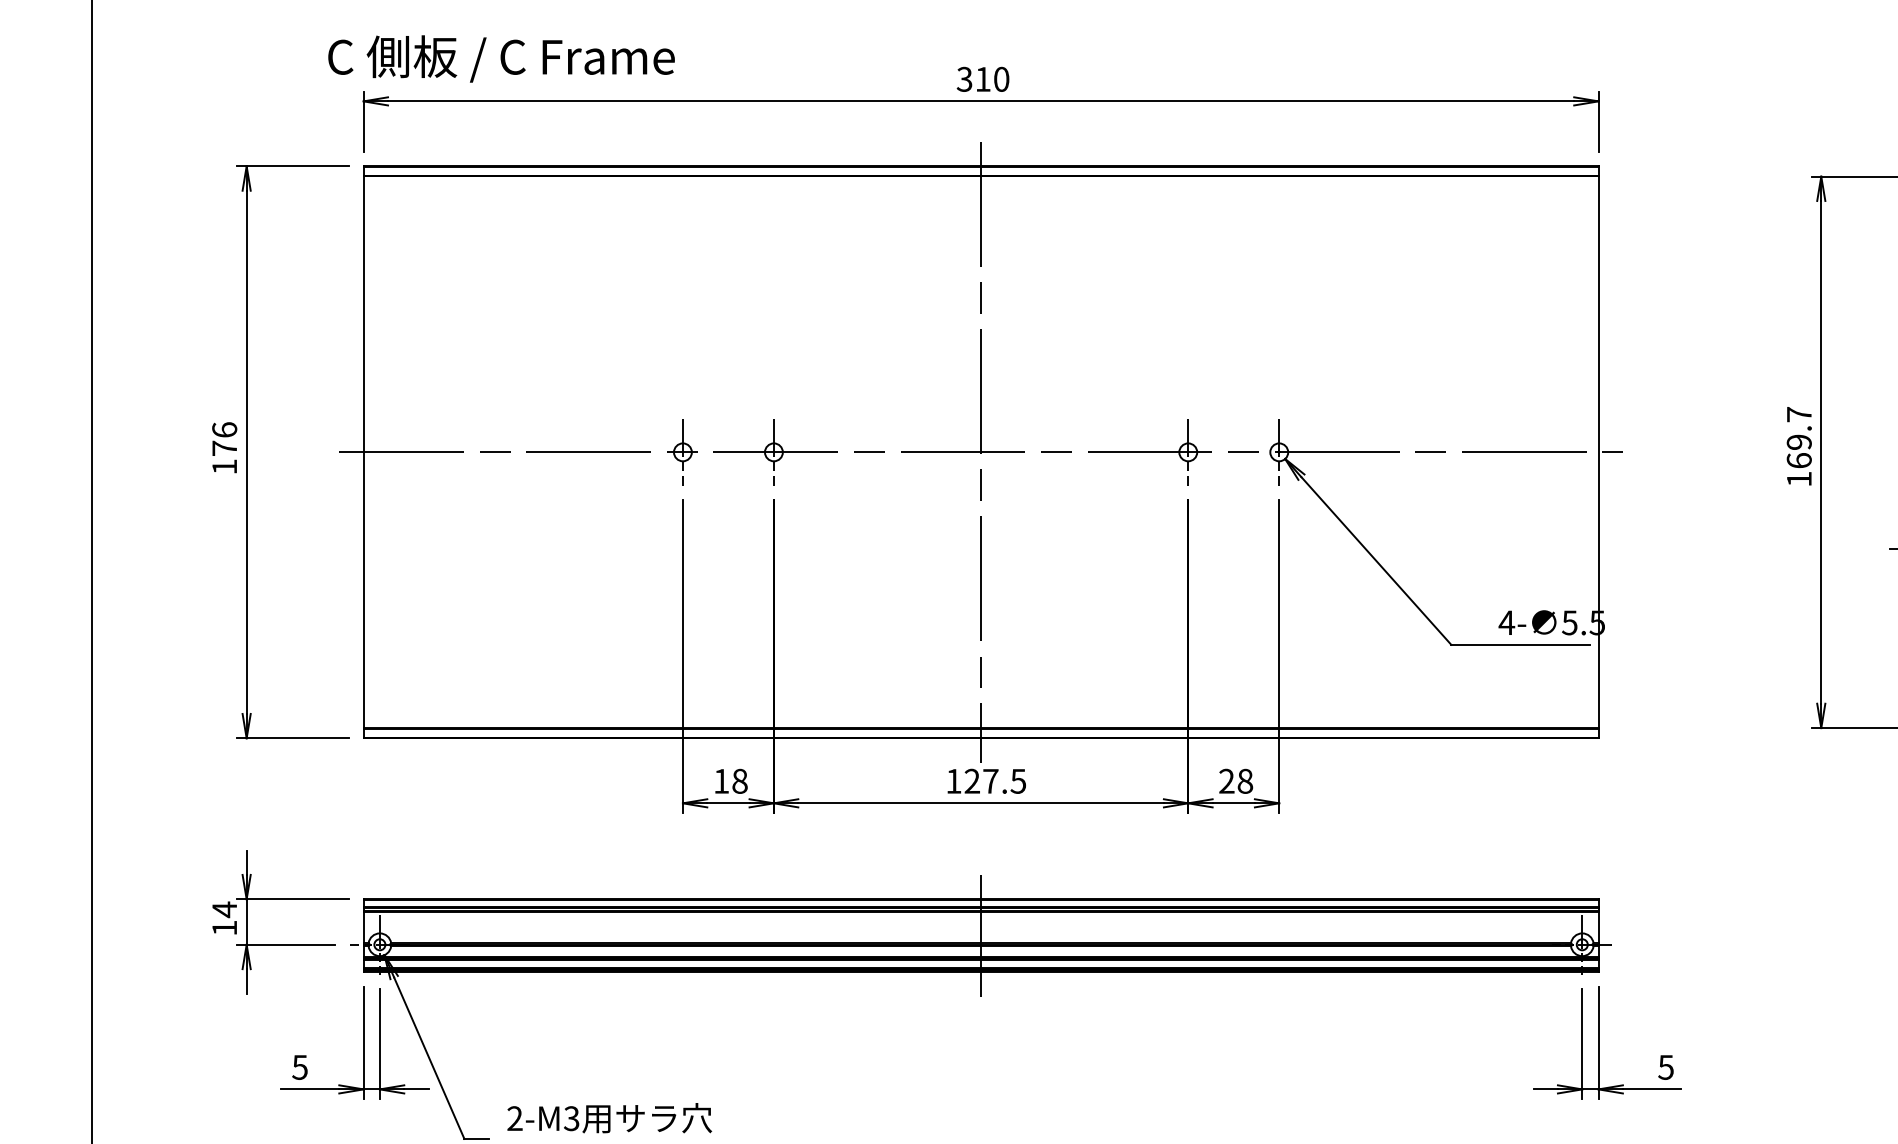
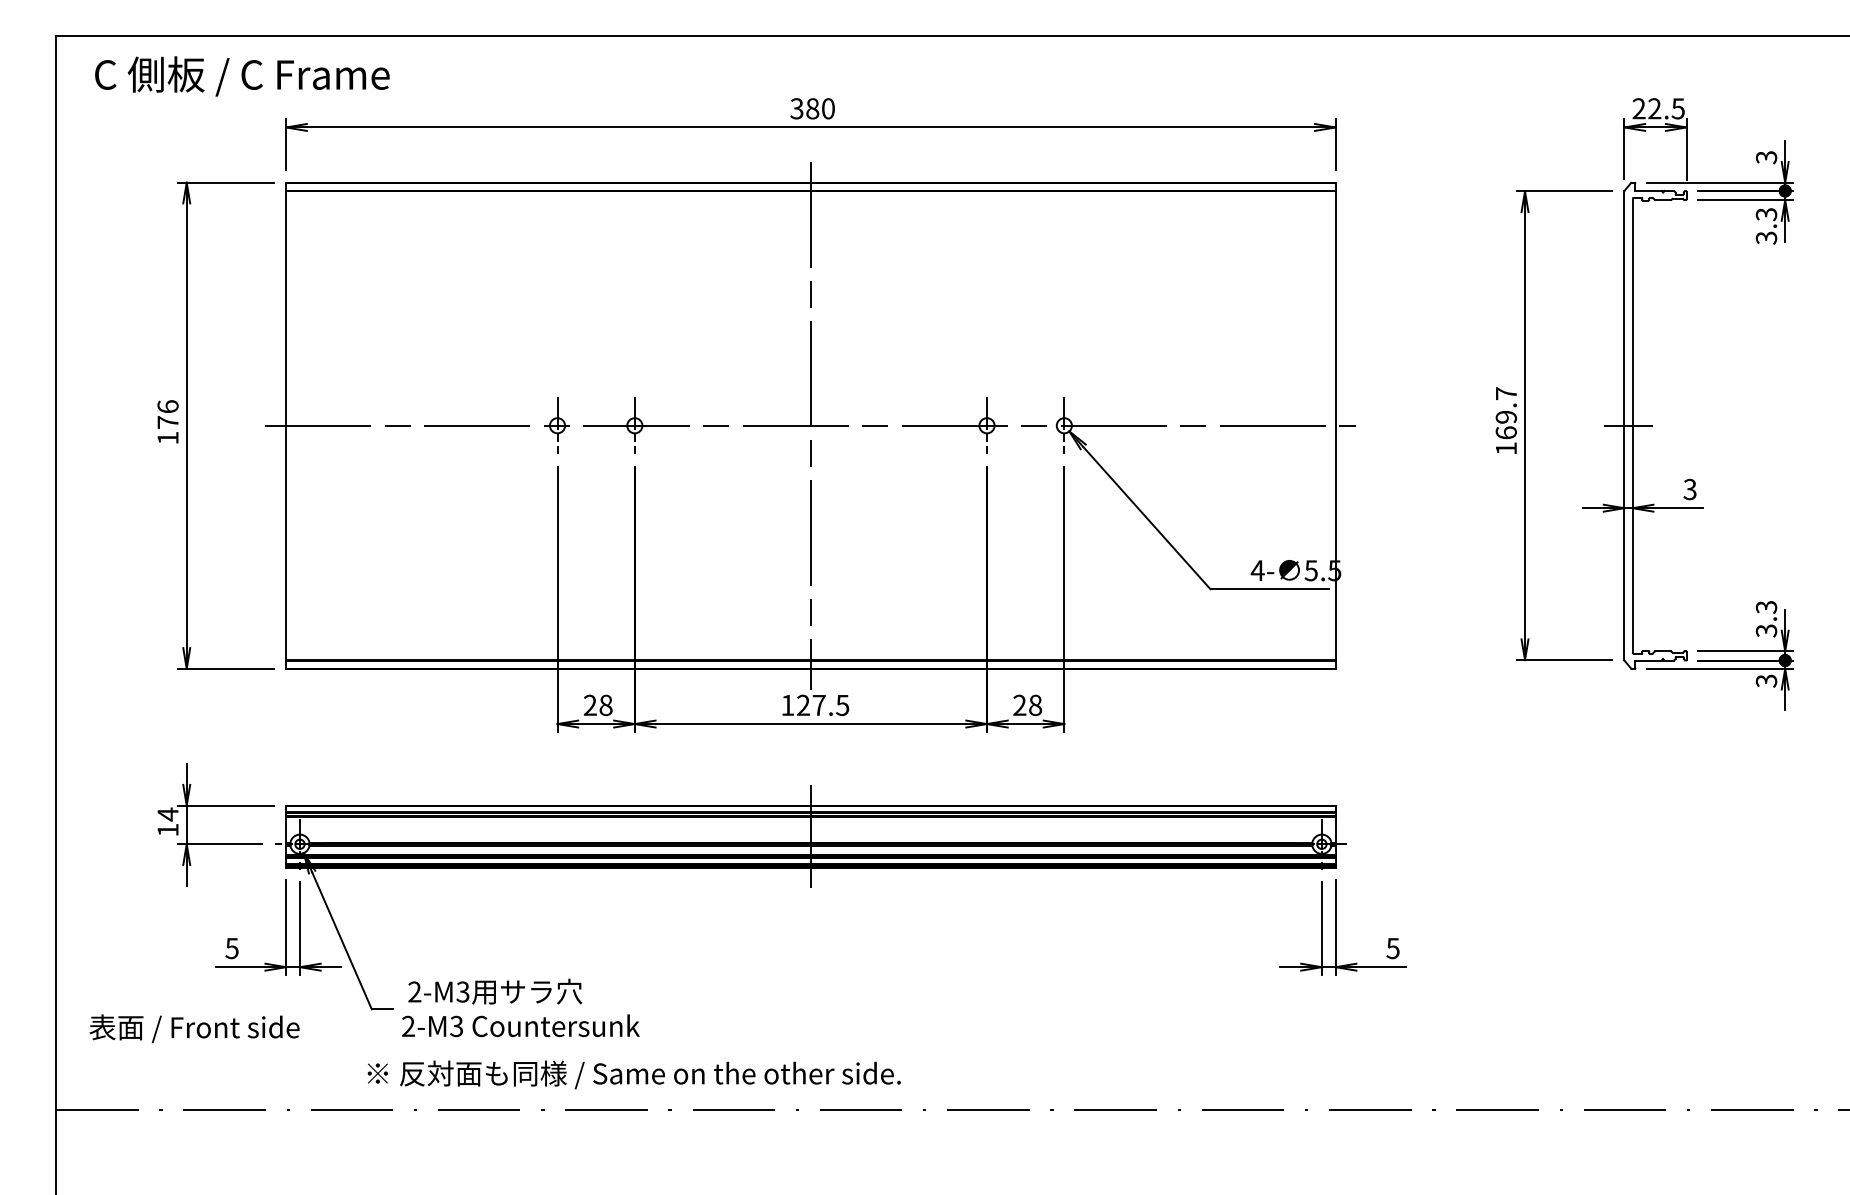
text: (501, 59) -> (242, 76), moved
text: (982, 79) -> (812, 108), 310 -> 380
text: (720, 780) -> (589, 704), 18 -> 28

